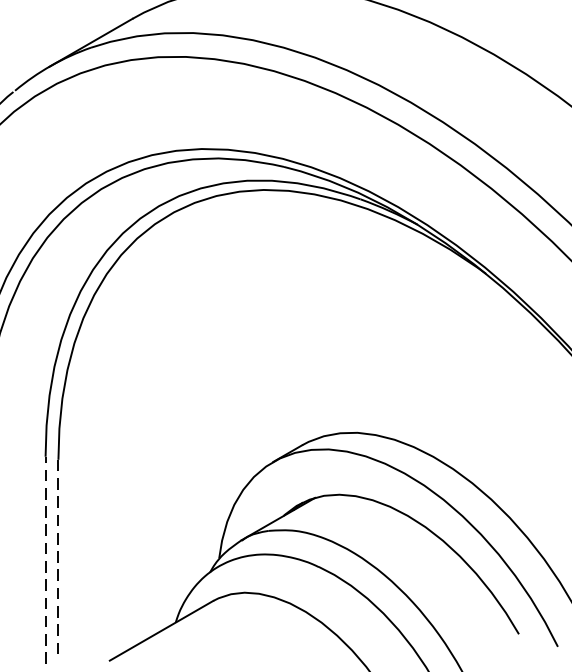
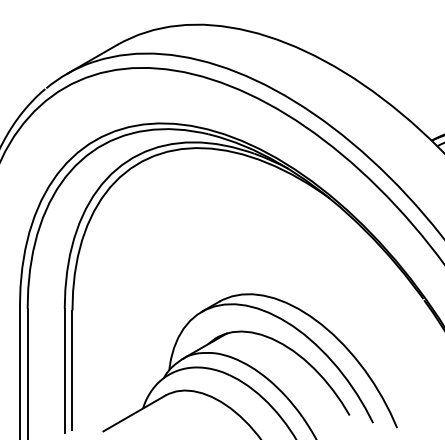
line: (45, 559) -> (64, 370), dashed -> solid
line: (58, 559) -> (72, 370), dashed -> solid

